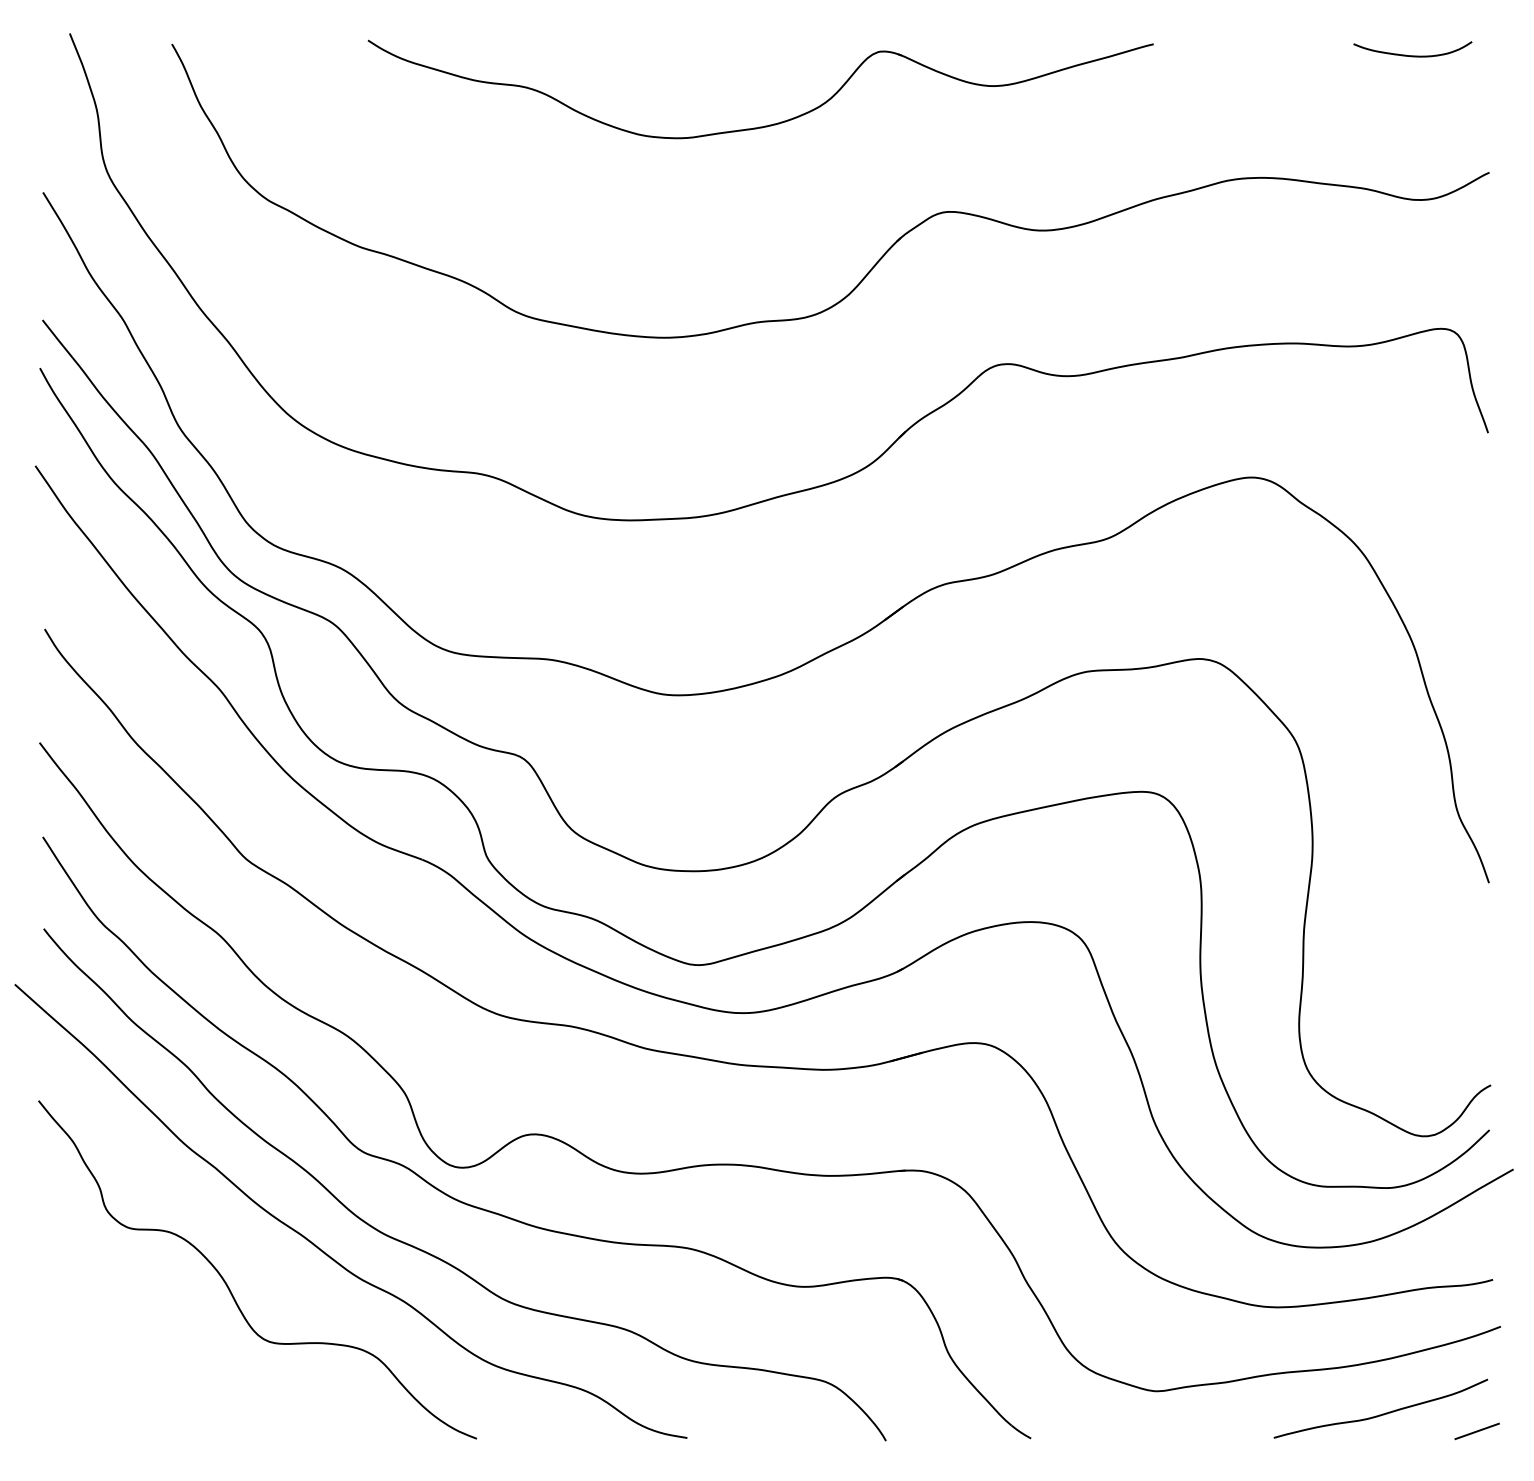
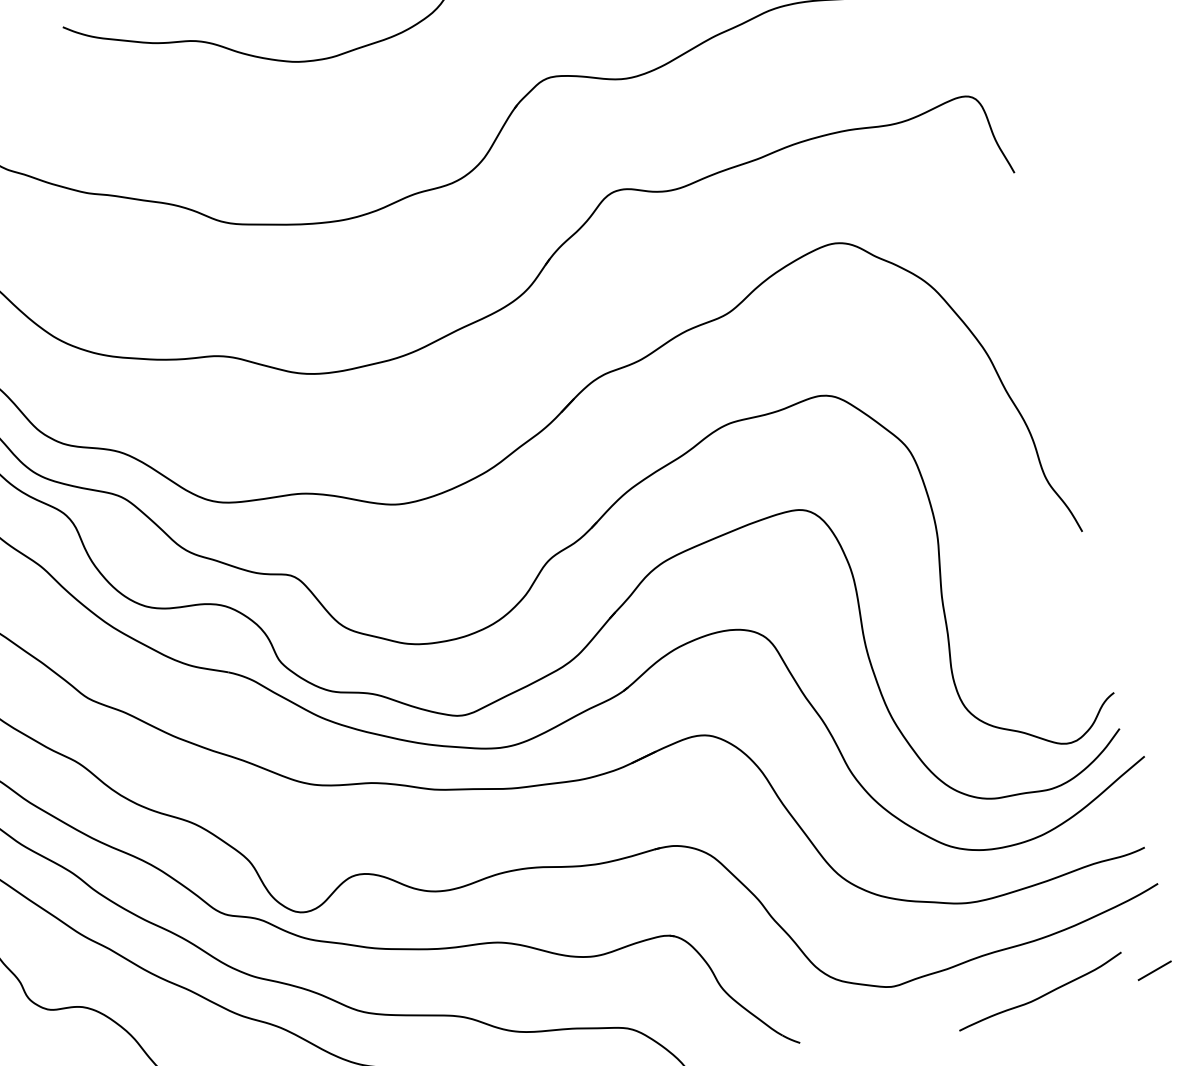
curve: (1382, 1413) -> (1042, 995), moved

